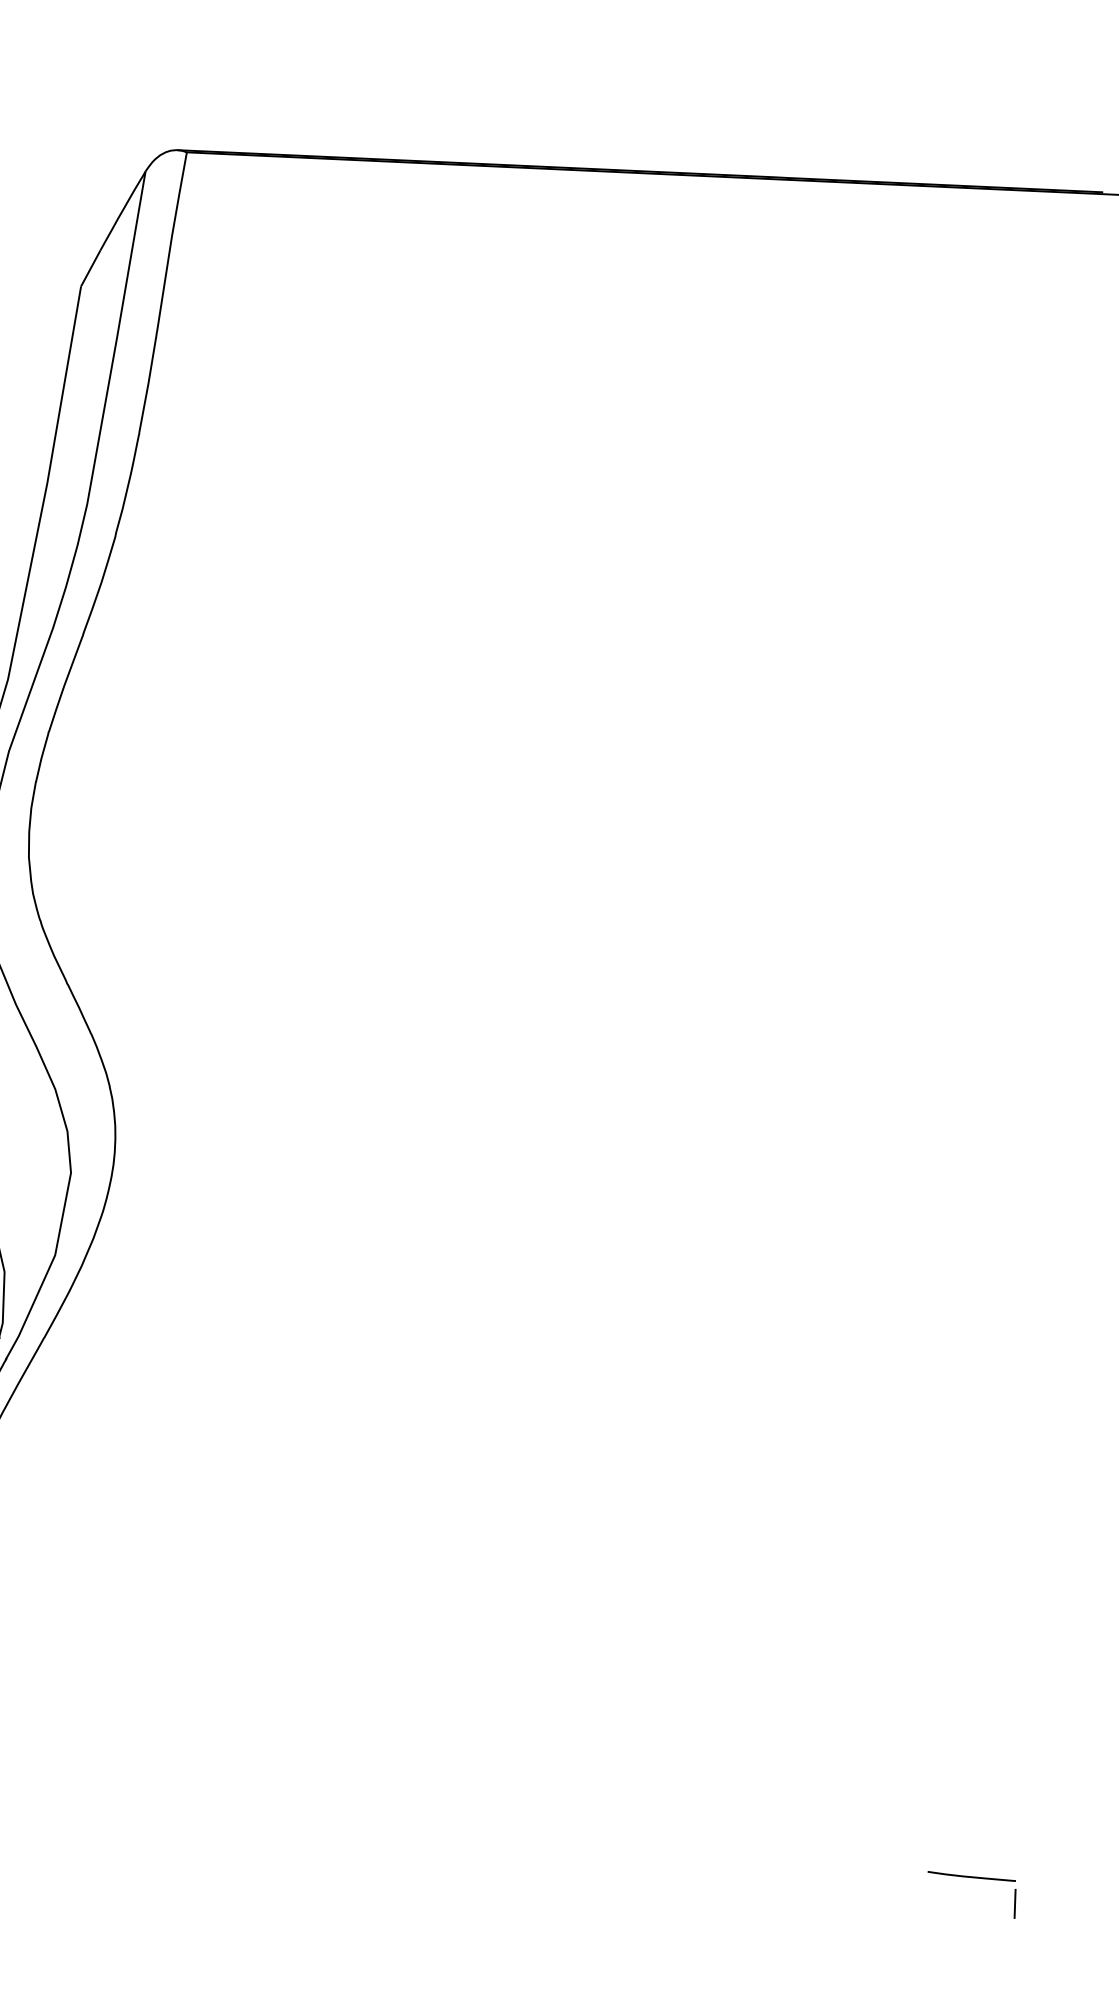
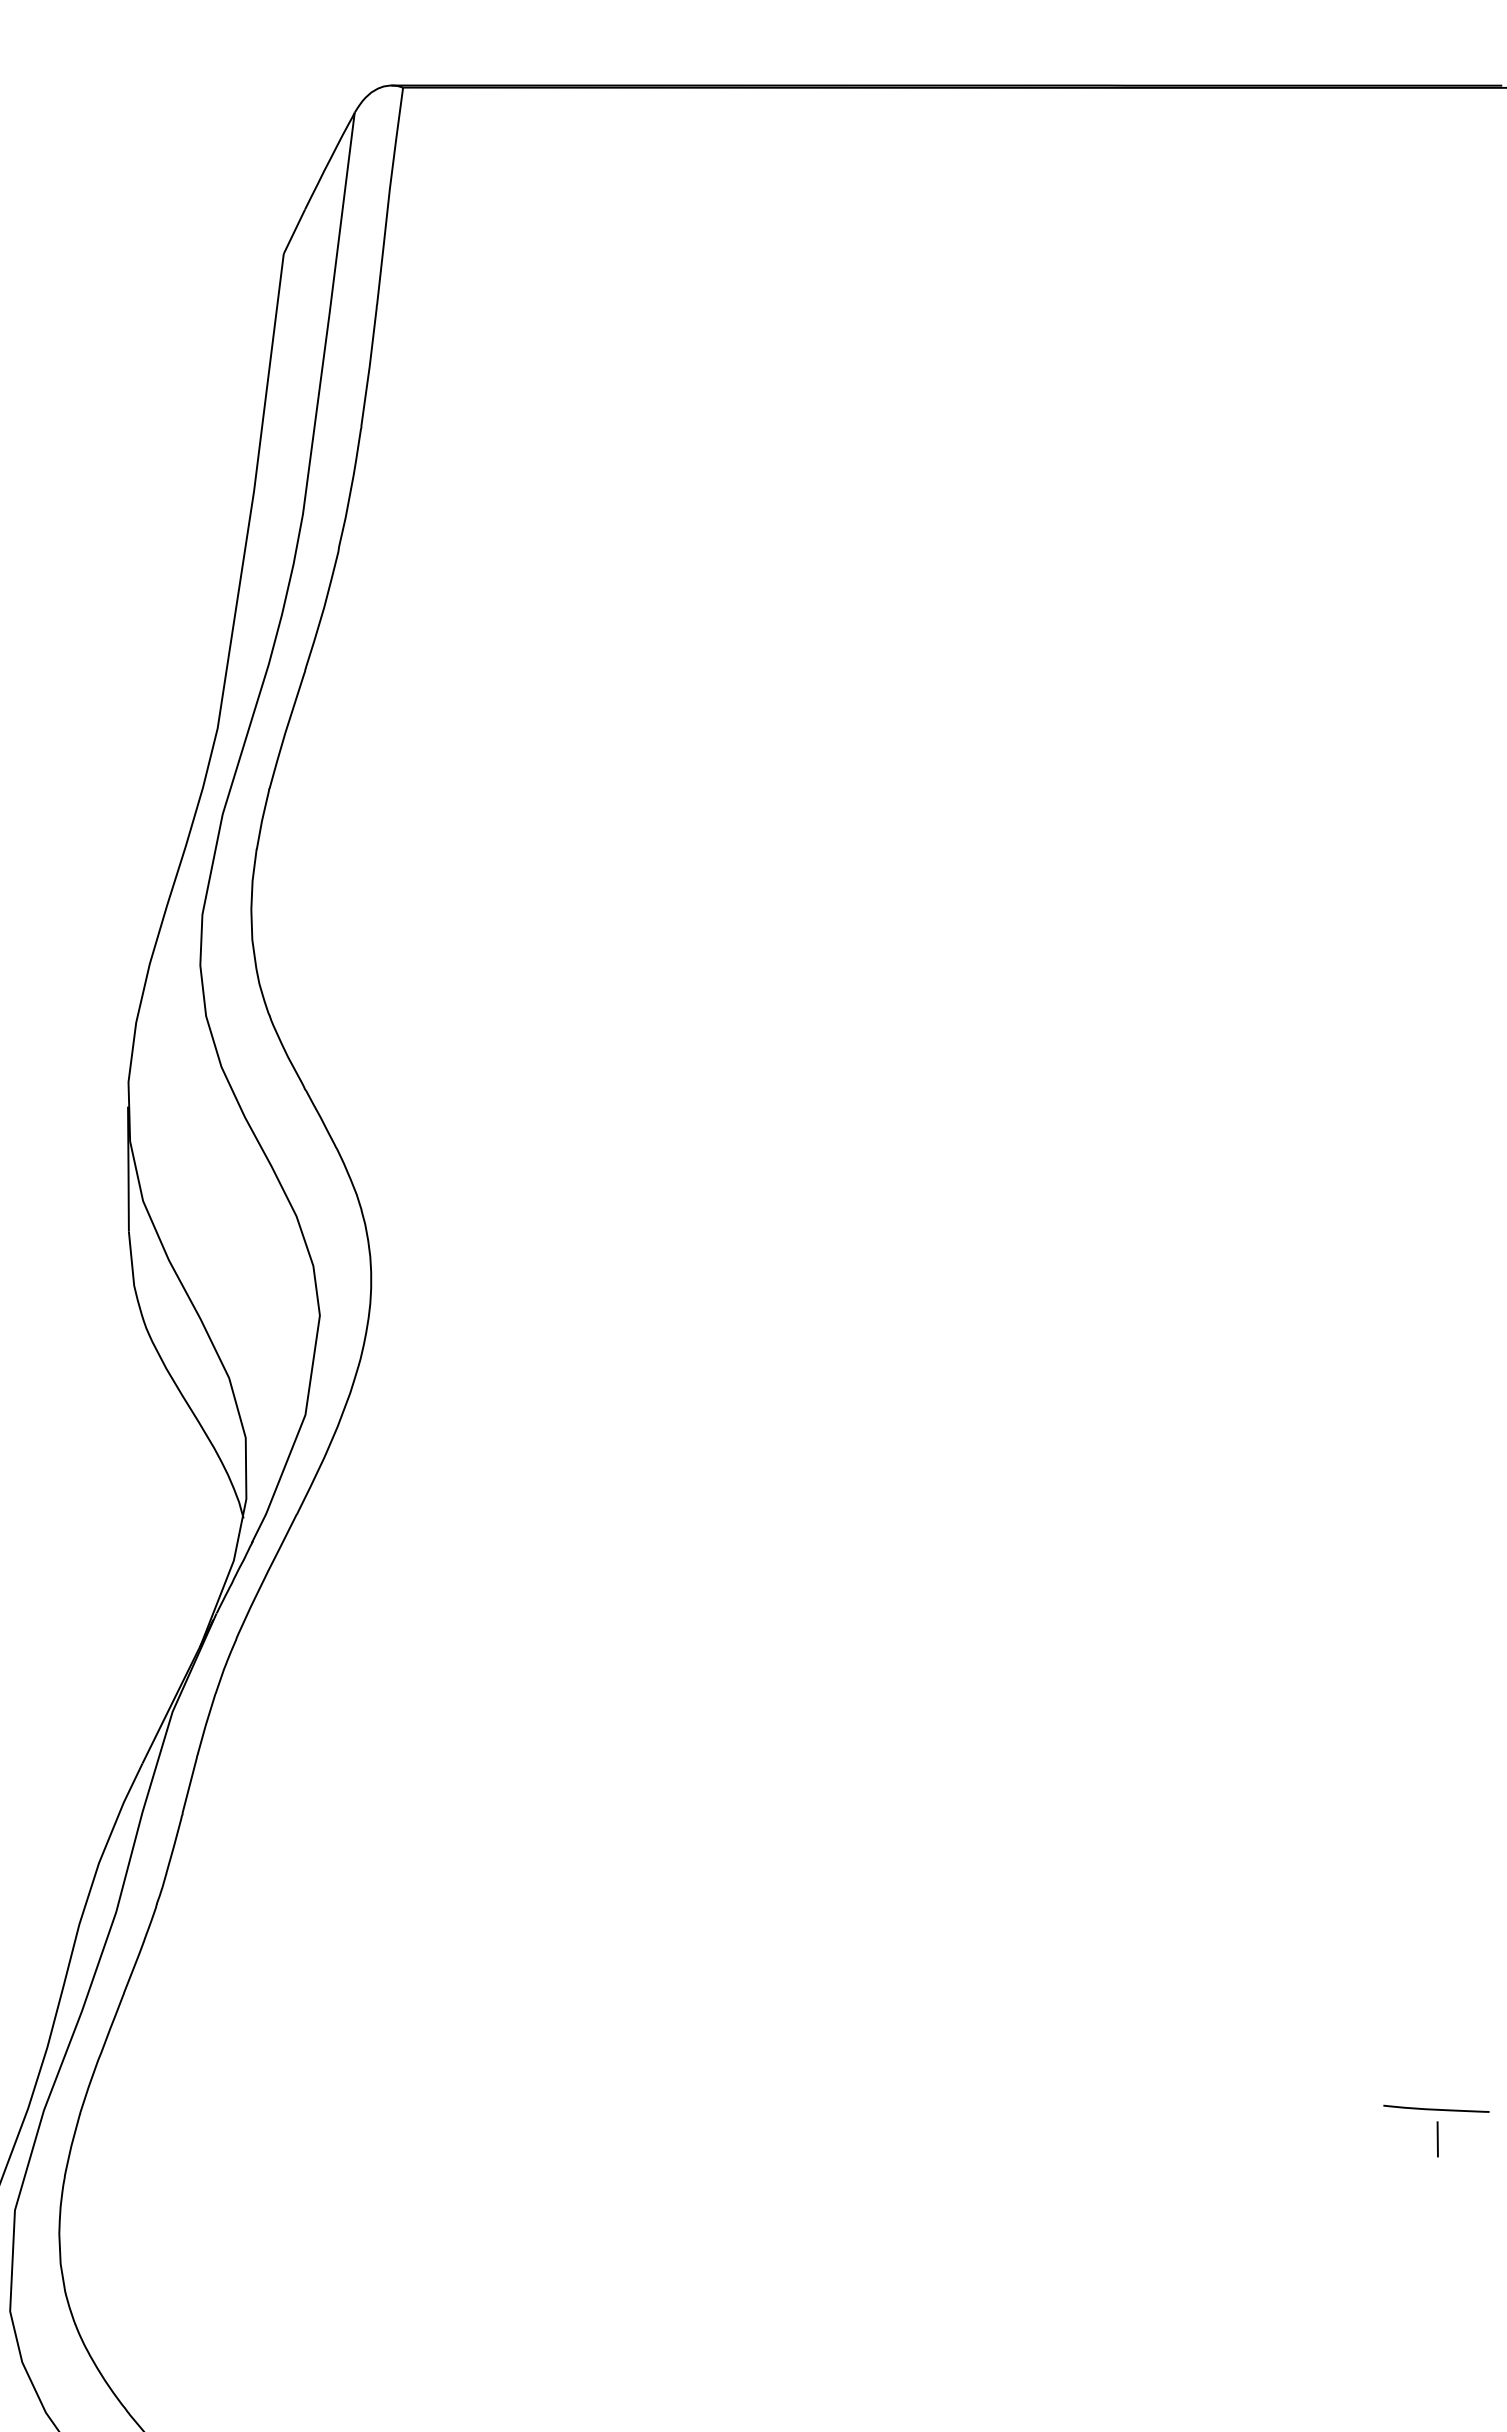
line: (1014, 1904) -> (1437, 2139), moved

